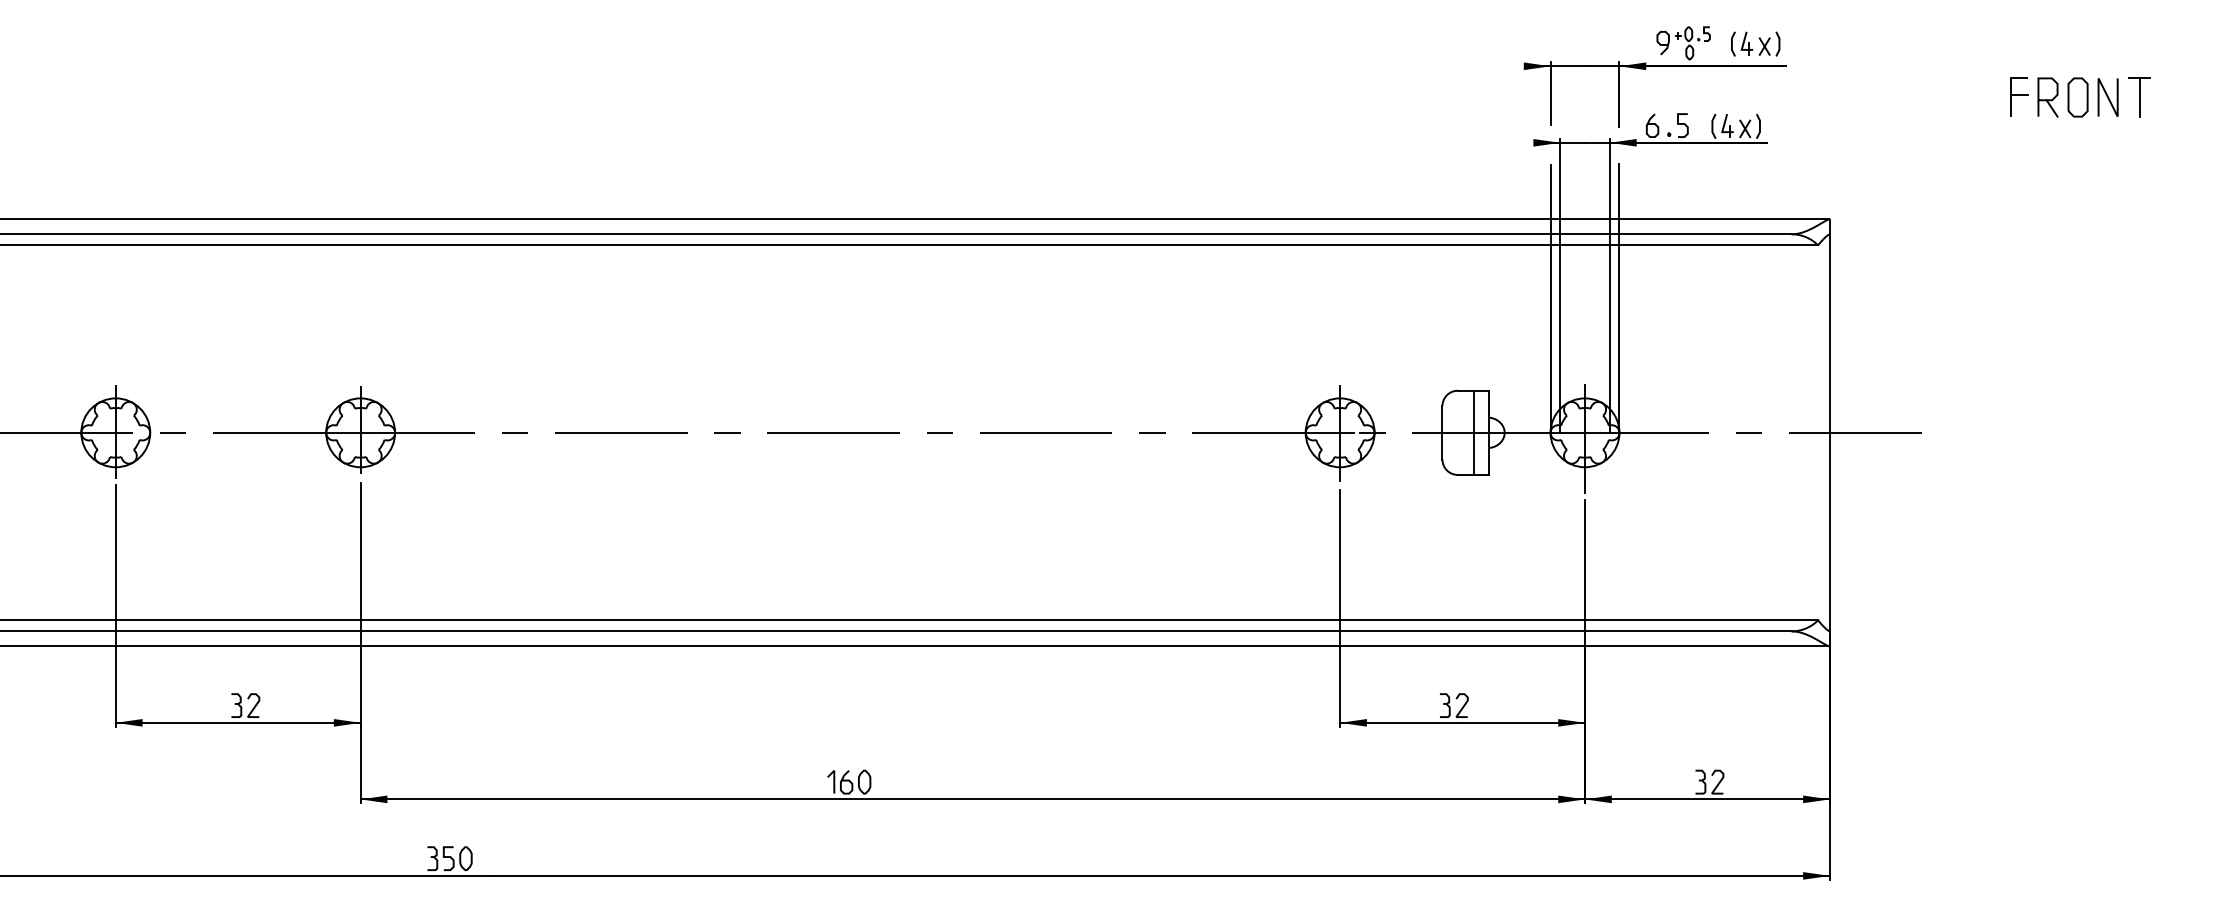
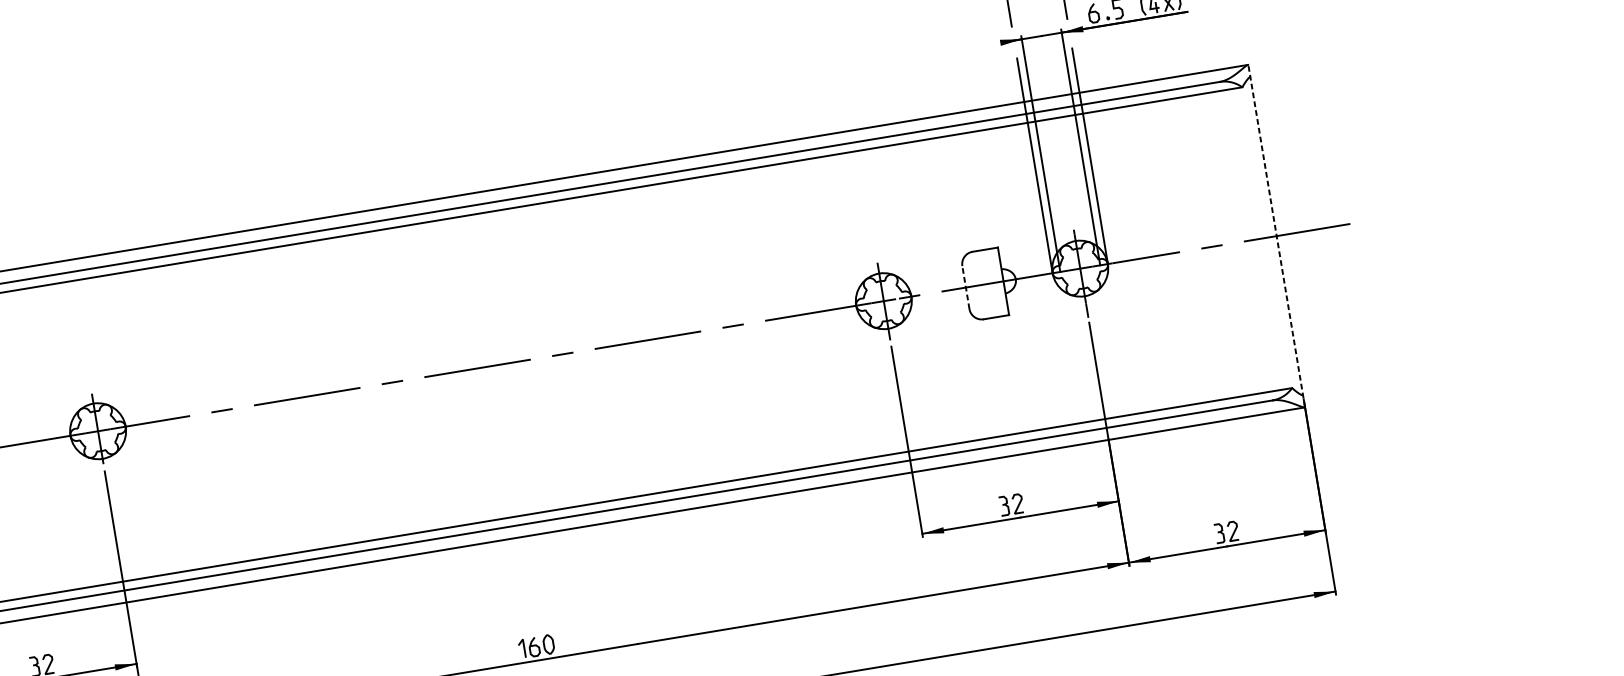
line: (1442, 432) -> (965, 287), solid -> dashed
line: (1474, 432) -> (991, 283), removed
line: (1829, 432) -> (1276, 235), solid -> dashed

